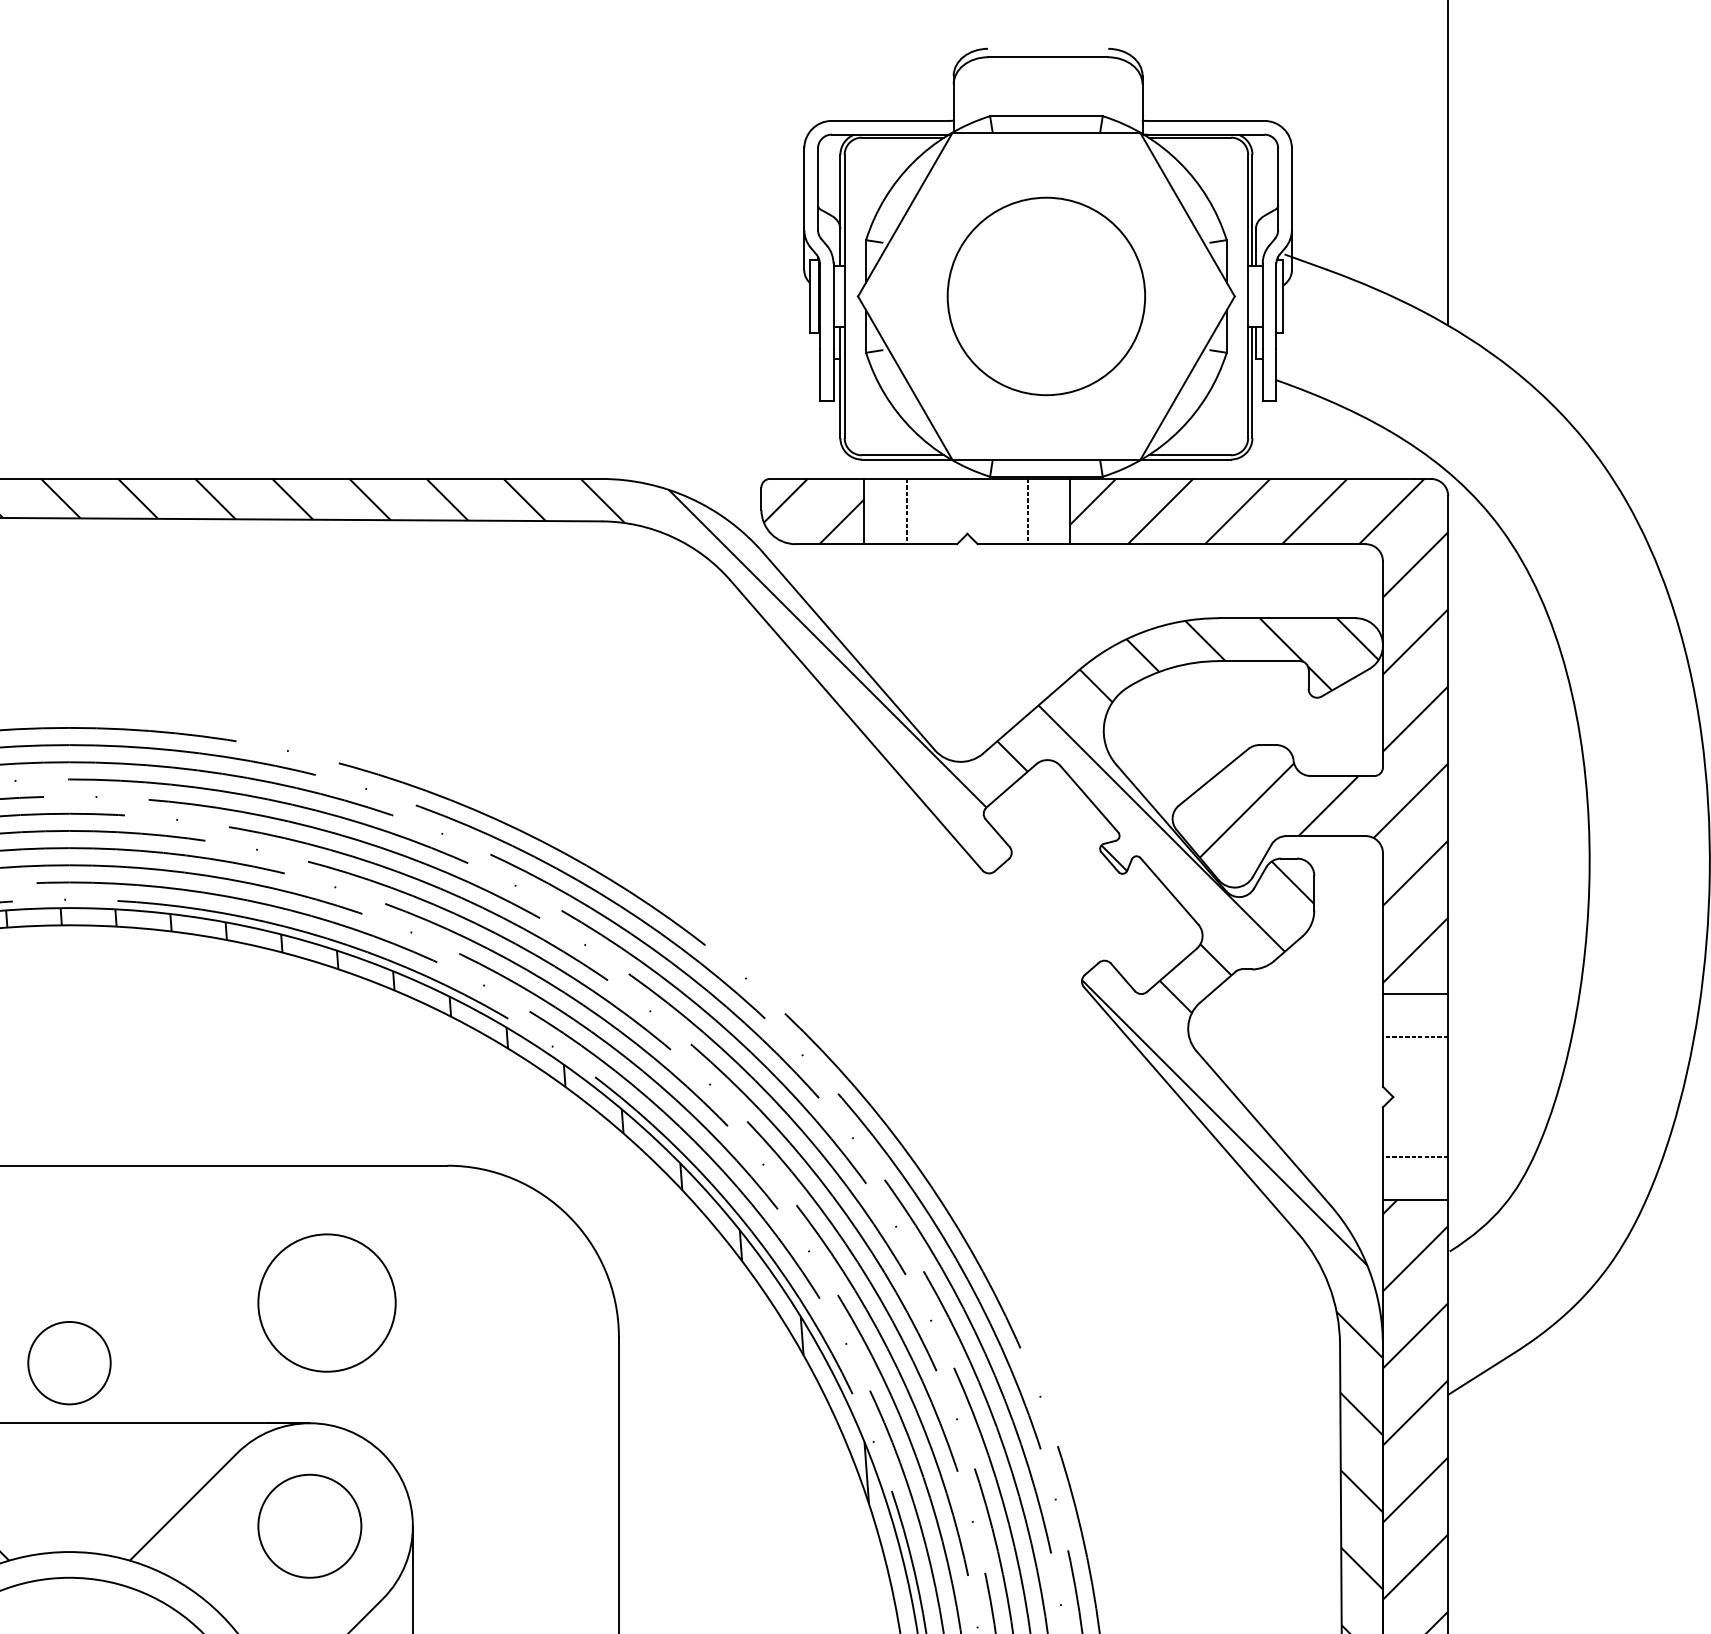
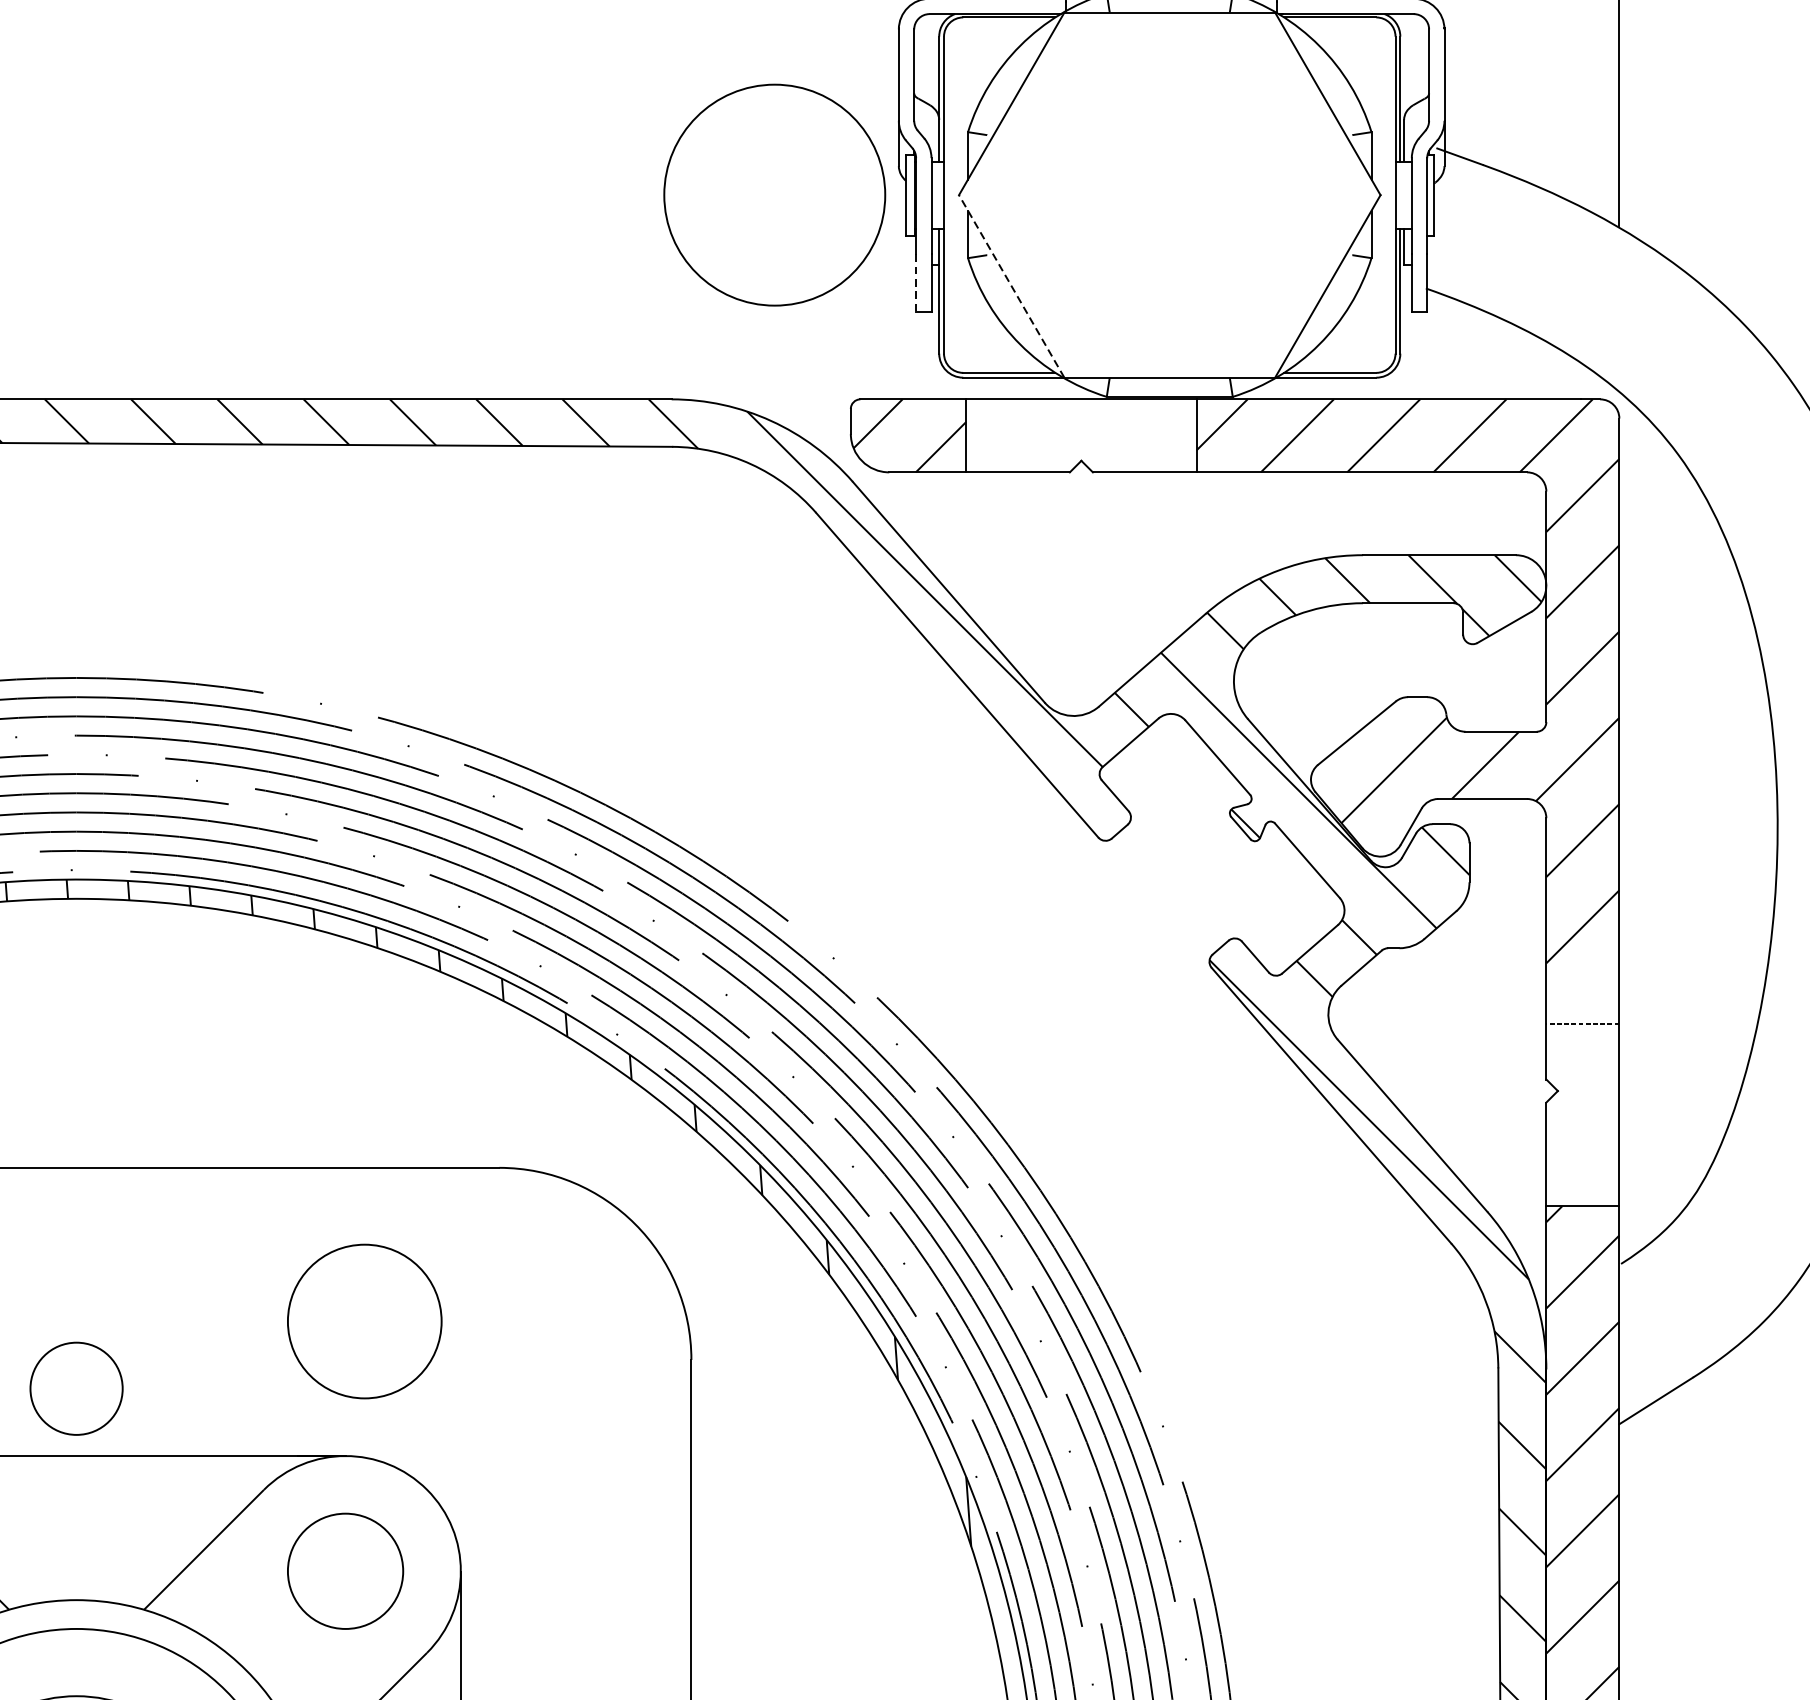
circle: (1046, 296) -> (774, 195), moved
line: (819, 375) -> (915, 283), solid -> dashed
line: (904, 377) -> (1010, 285), solid -> dashed
line: (907, 511) -> (1014, 435), removed
line: (1027, 511) -> (1148, 435), removed
line: (1415, 994) -> (1582, 976), removed
line: (1415, 1157) -> (1582, 1158), removed

